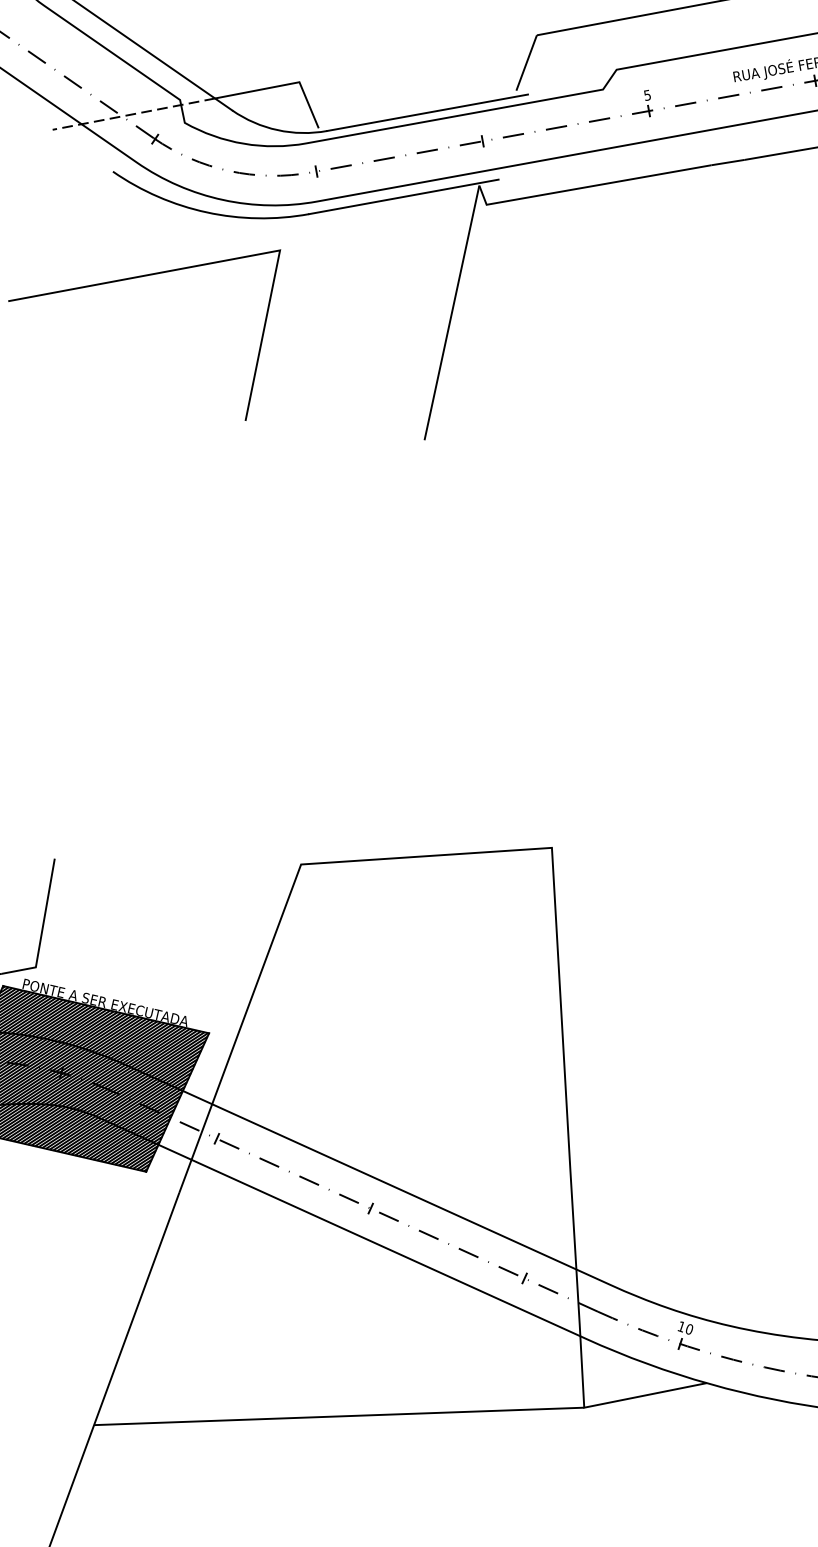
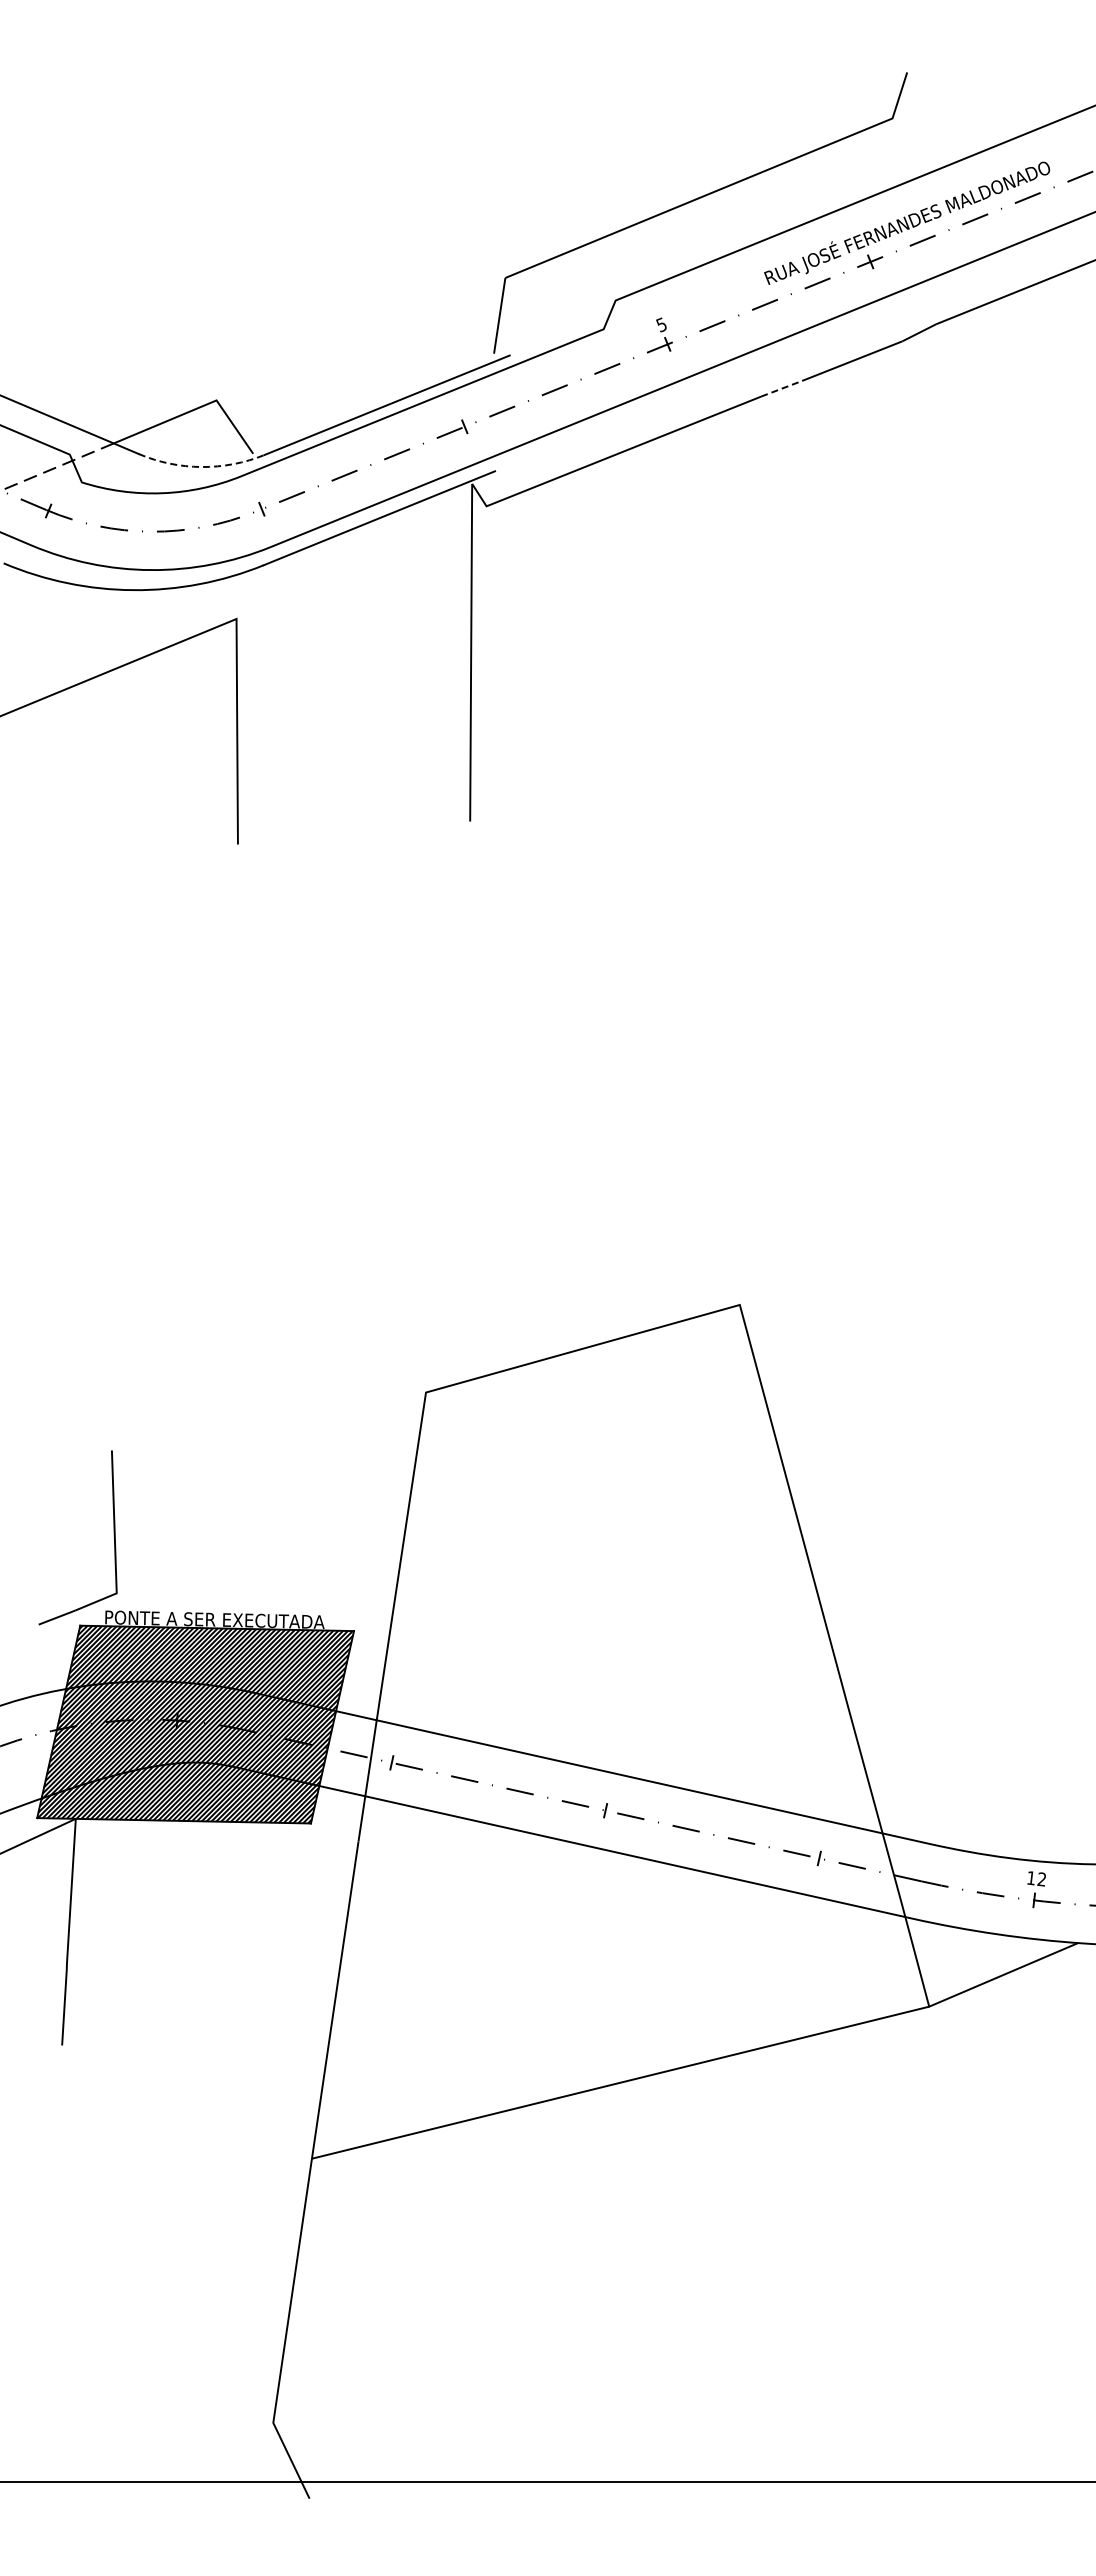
arc: (277, 130) -> (201, 467), solid -> dashed
line: (727, 162) -> (781, 388), solid -> dashed
text: (689, 1329) -> (1041, 1879), 10 -> 12

